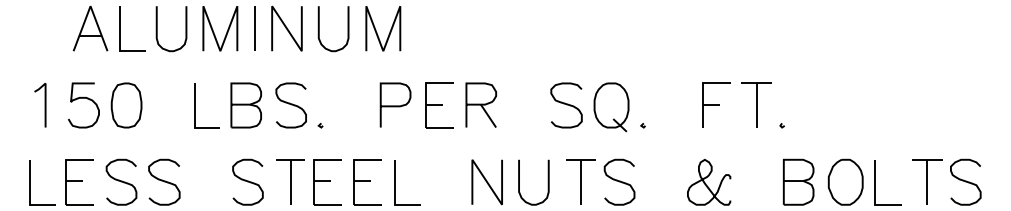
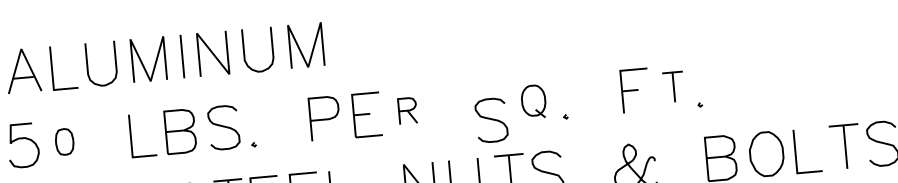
part: (481, 104) -> (407, 110), size x0.6
part: (756, 104) -> (673, 86), size x0.7
part: (126, 105) -> (64, 141), size x0.6
curve: (566, 105) -> (491, 120), moved
part: (611, 107) -> (533, 102), size x0.7

